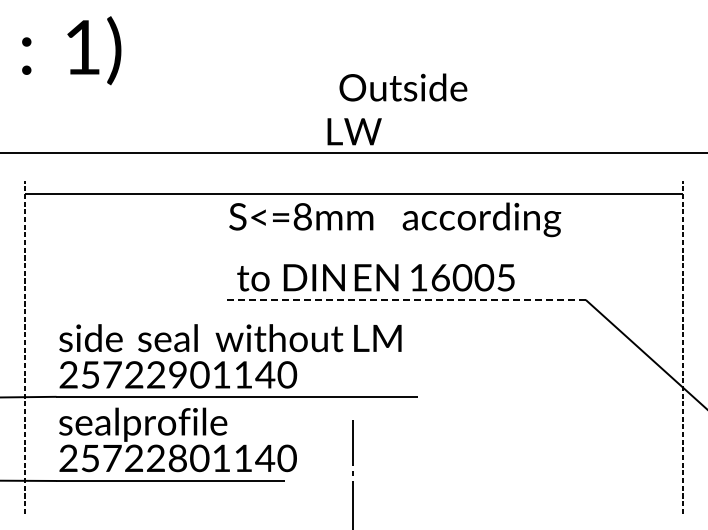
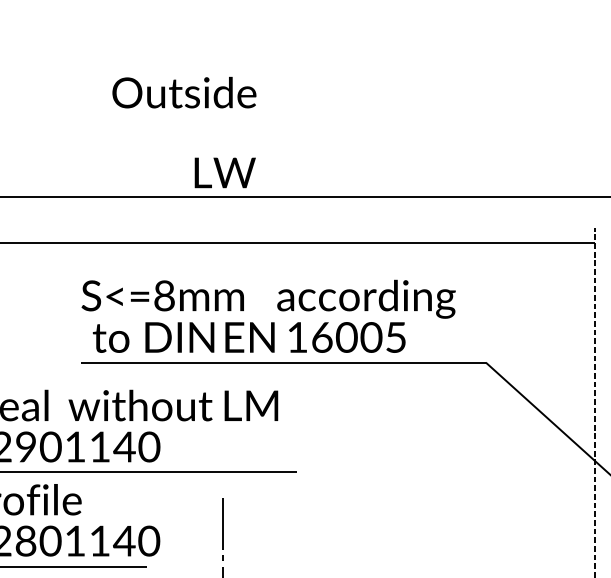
text: (403, 87) -> (184, 92), moved
text: (395, 219) -> (269, 298), moved
line: (406, 299) -> (283, 362), dashed -> solid

